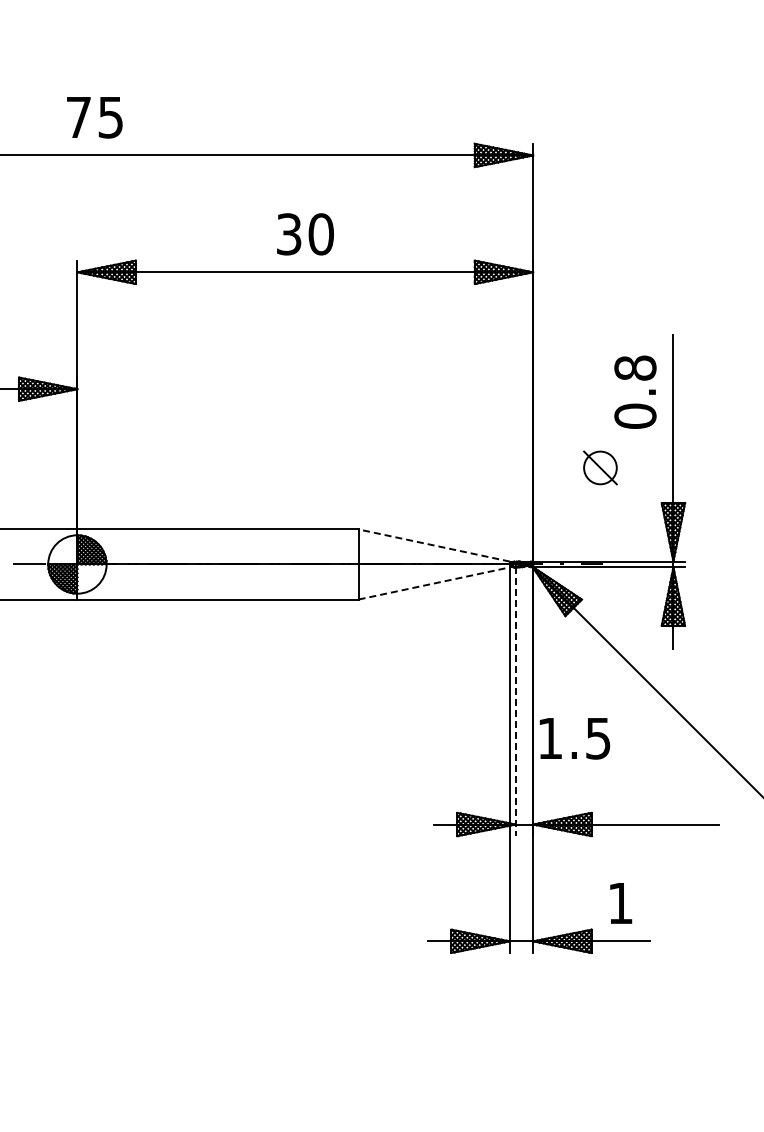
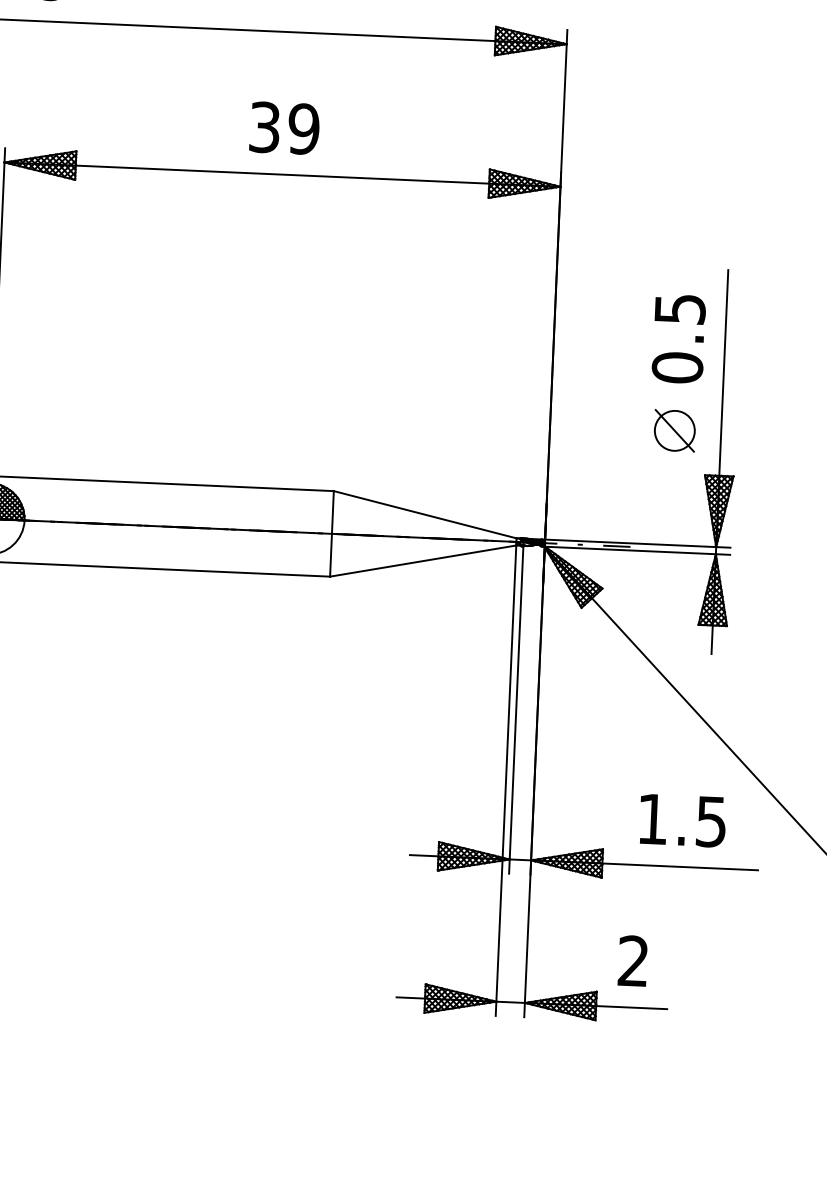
text: (320, 234) -> (303, 129), 30 -> 39
text: (635, 367) -> (680, 308), 0.8 -> 0.5
part: (600, 467) -> (674, 430), moved
line: (433, 545) -> (424, 514), dashed -> solid
line: (434, 583) -> (423, 561), dashed -> solid
line: (515, 702) -> (516, 710), dashed -> solid
text: (574, 738) -> (682, 820), moved
text: (620, 902) -> (633, 960), 1 -> 2

